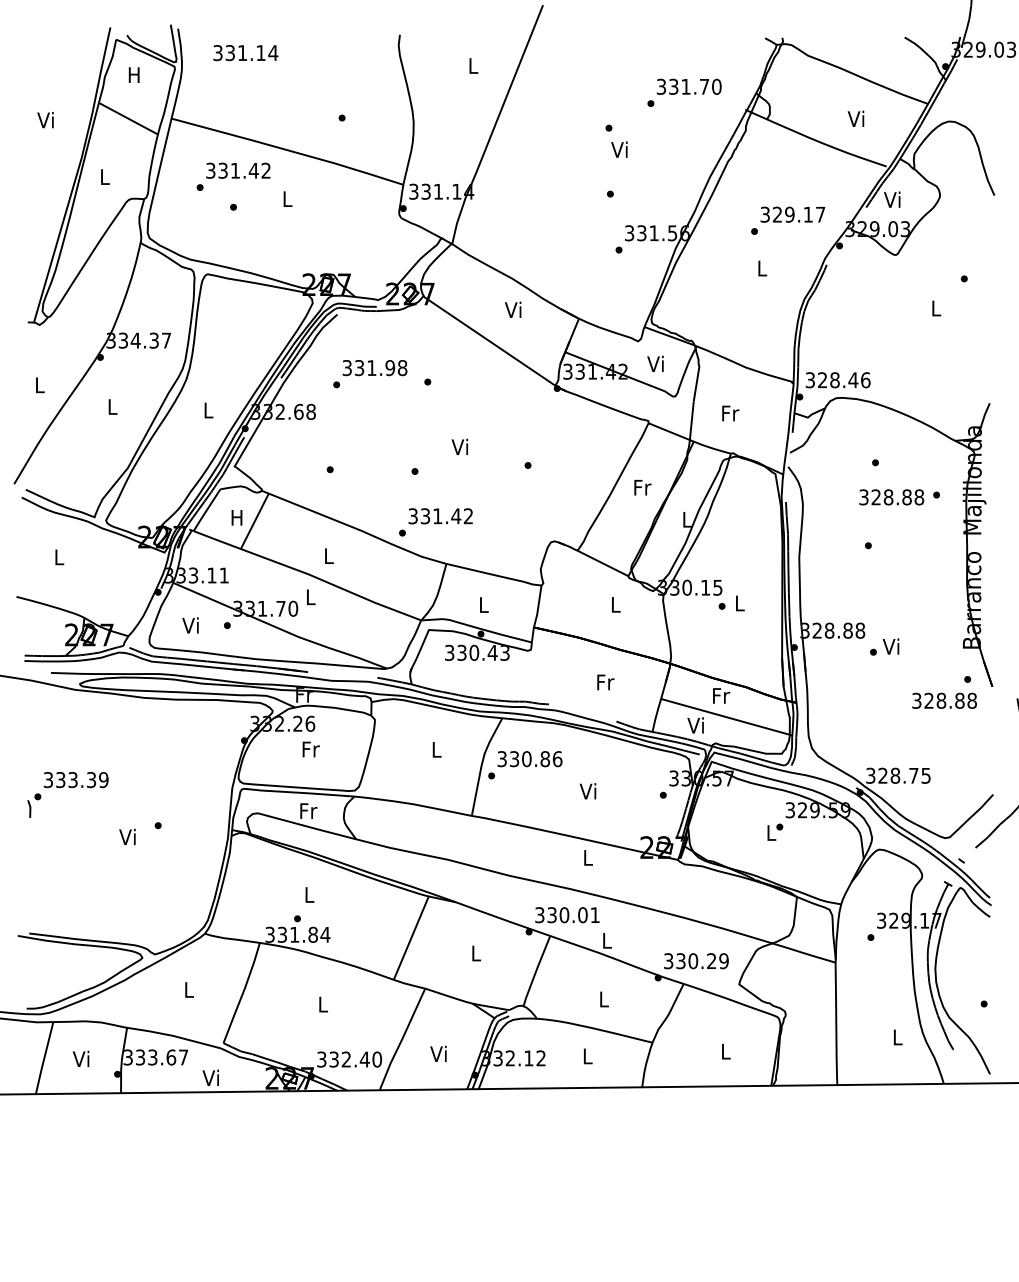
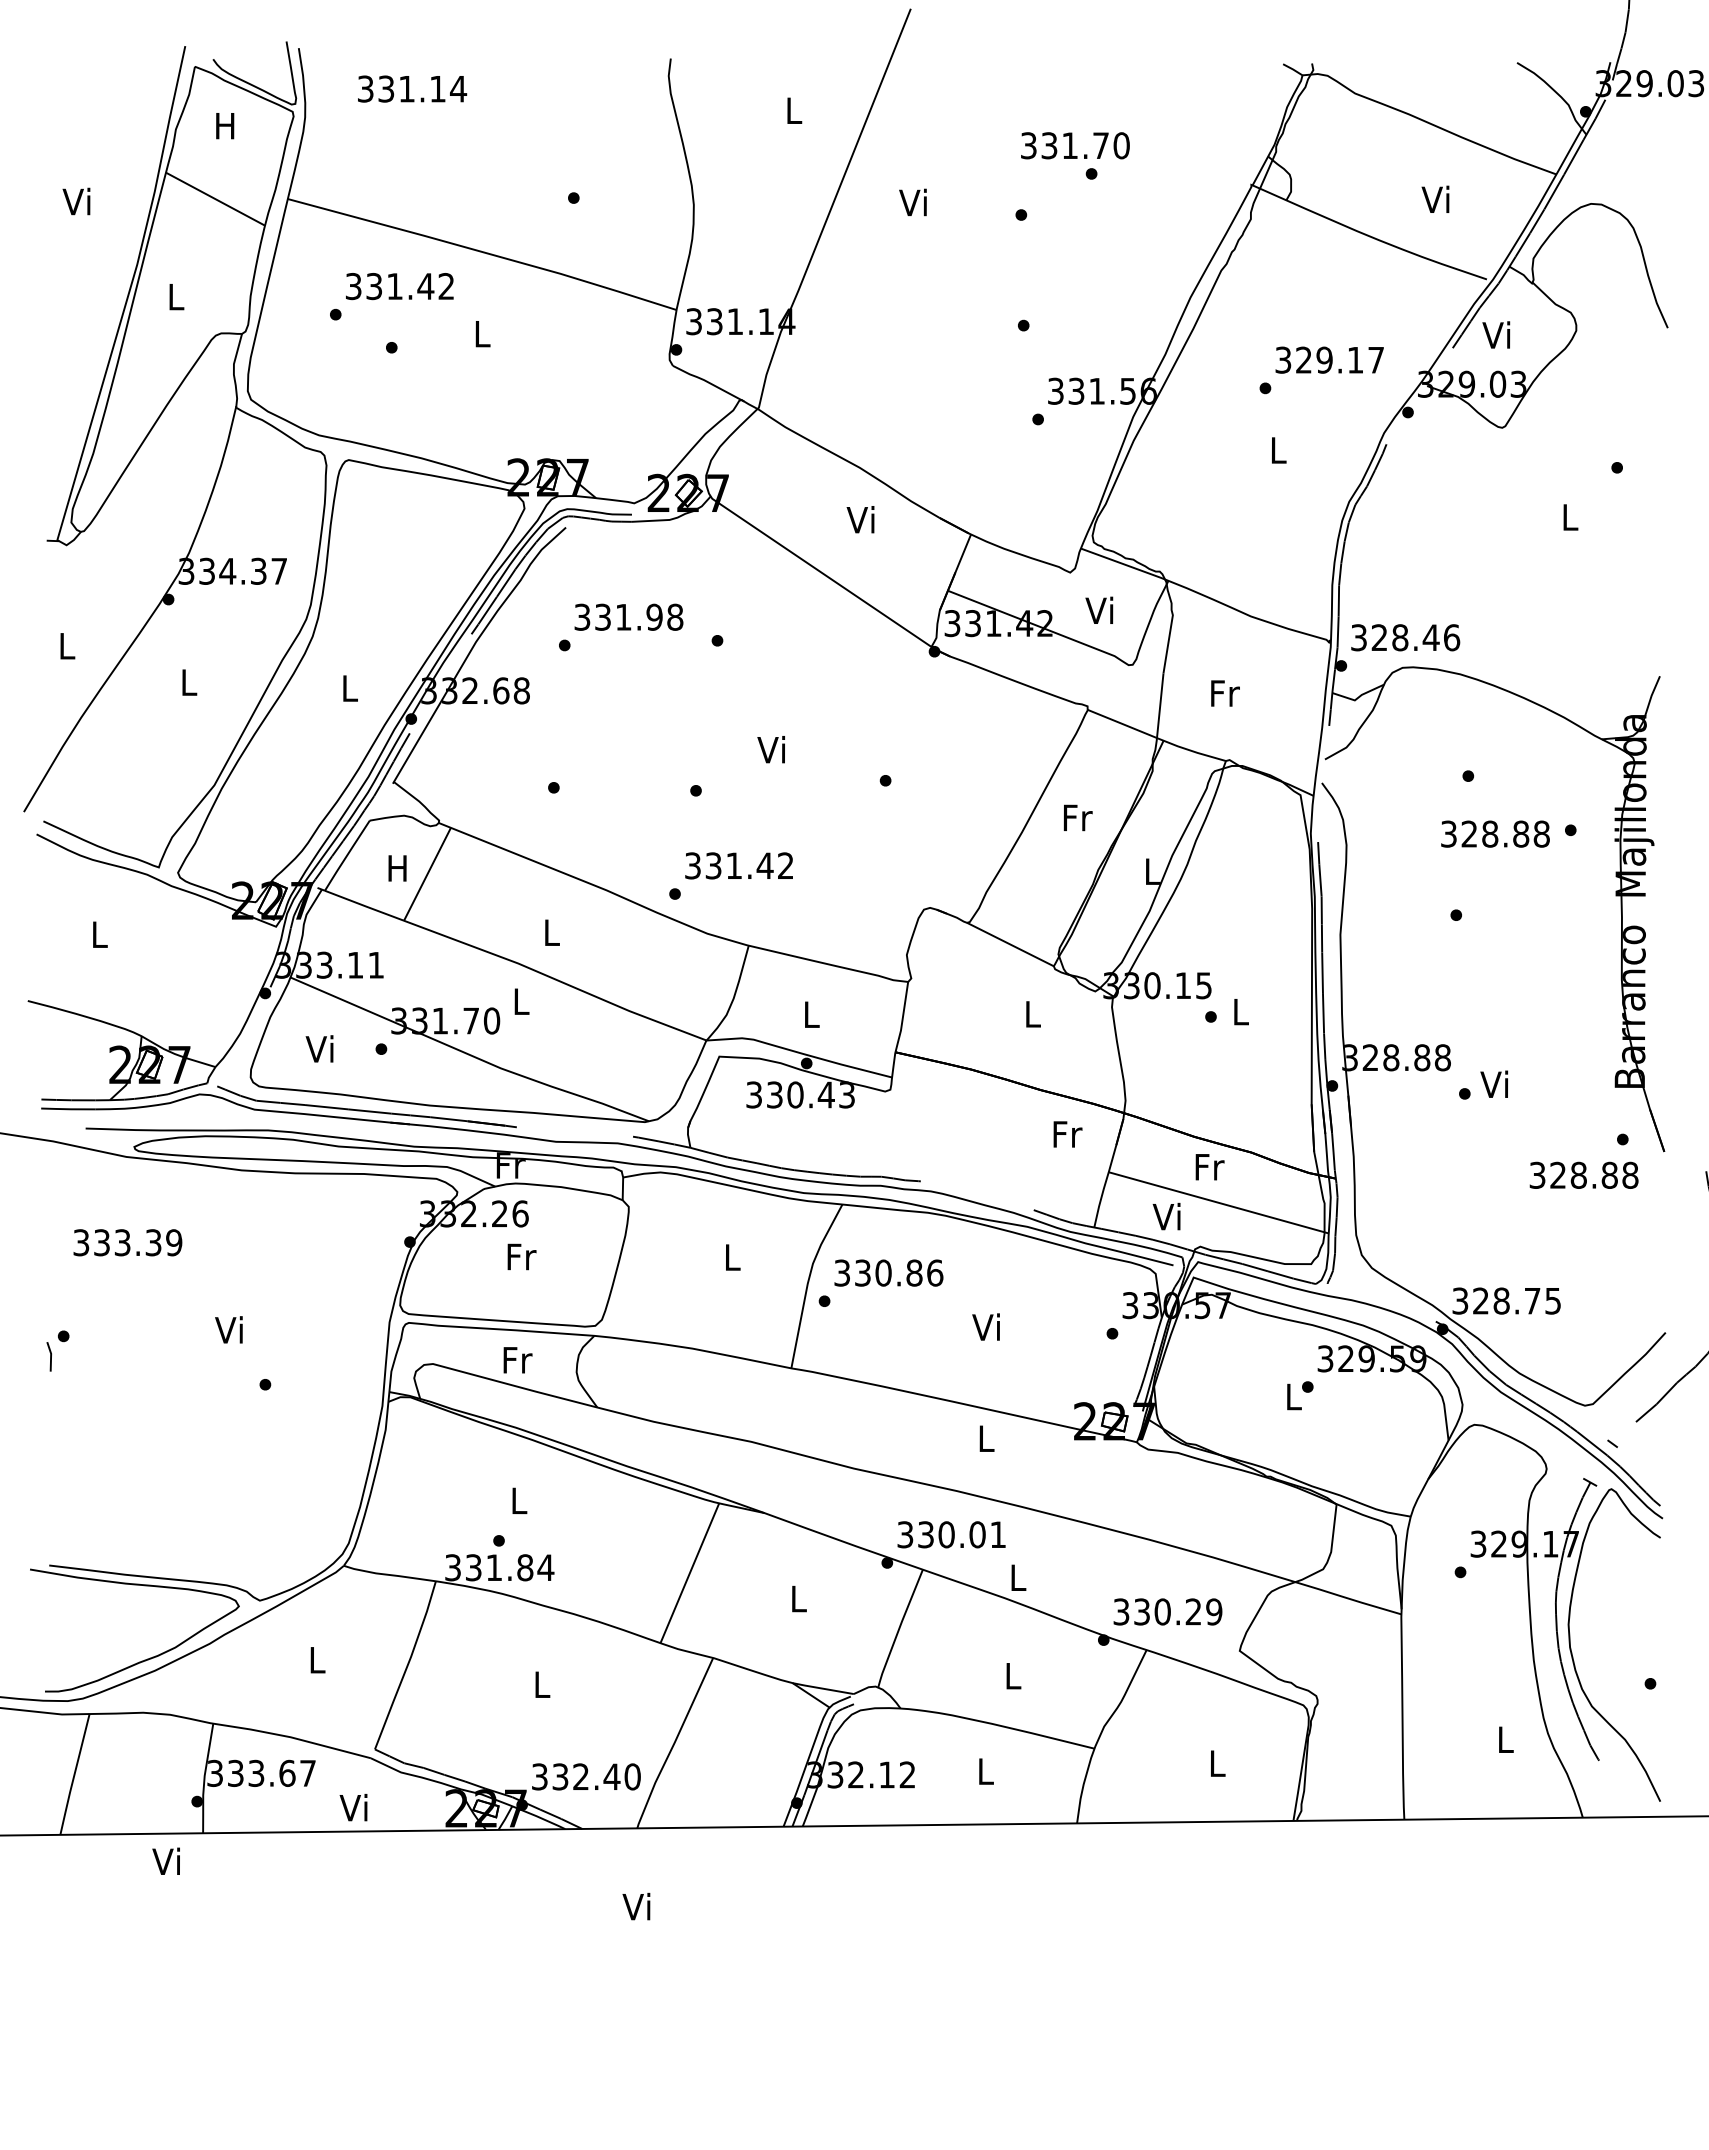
text: (688, 86) -> (1074, 145), moved
text: (619, 149) -> (913, 202), moved
text: (605, 682) -> (1067, 1134), moved
text: (75, 780) -> (126, 1243), moved
text: (127, 836) -> (229, 1329), moved
text: (438, 1053) -> (636, 1905), moved
text: (80, 1058) -> (165, 1860), moved

